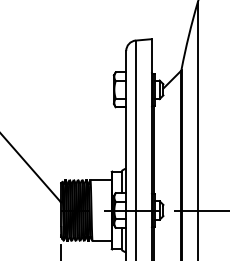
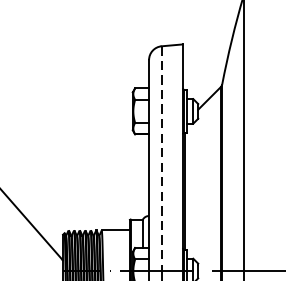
line: (135, 125) -> (161, 158), solid -> dashed

